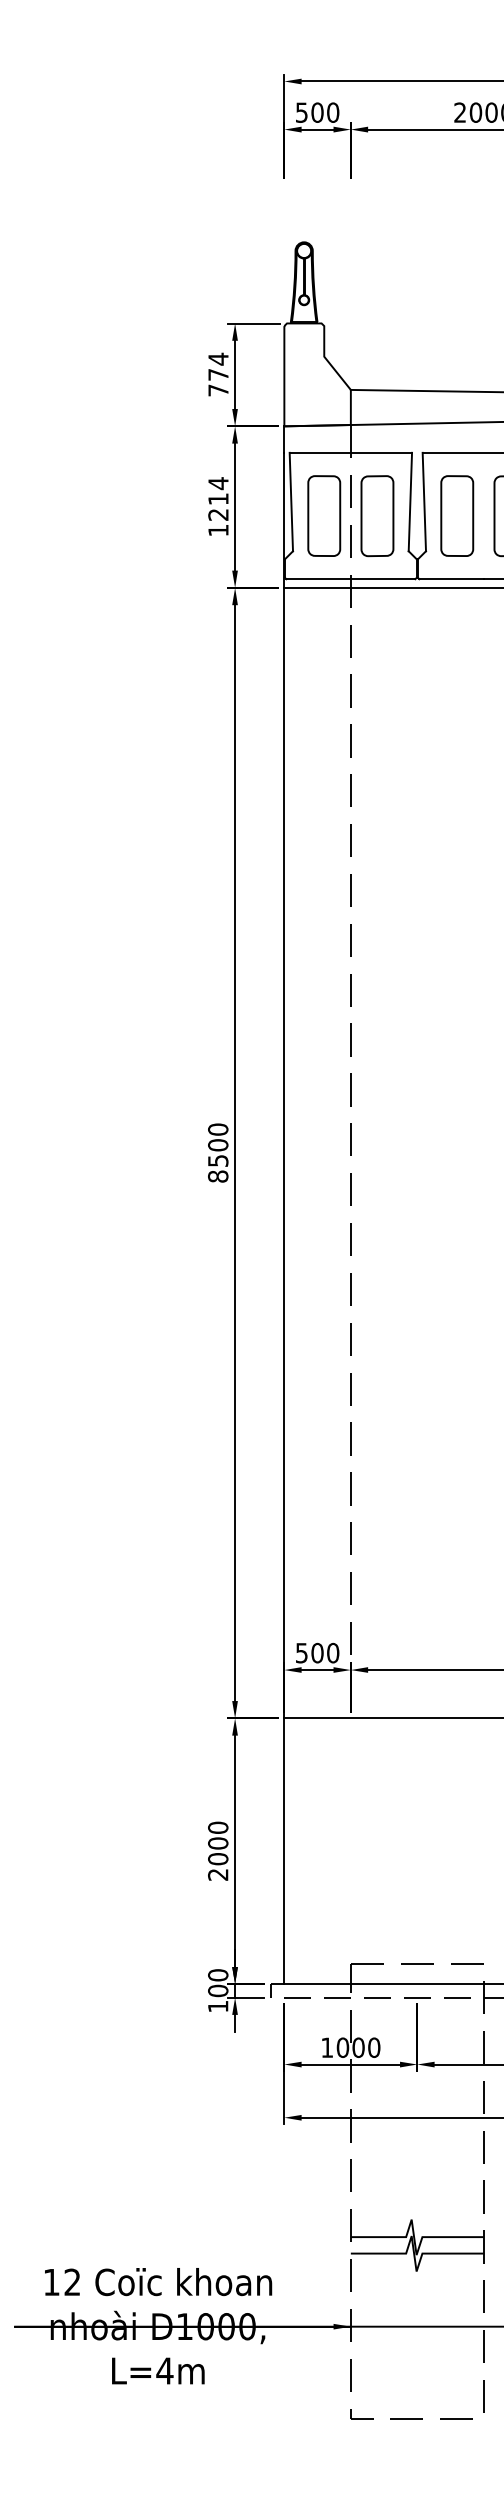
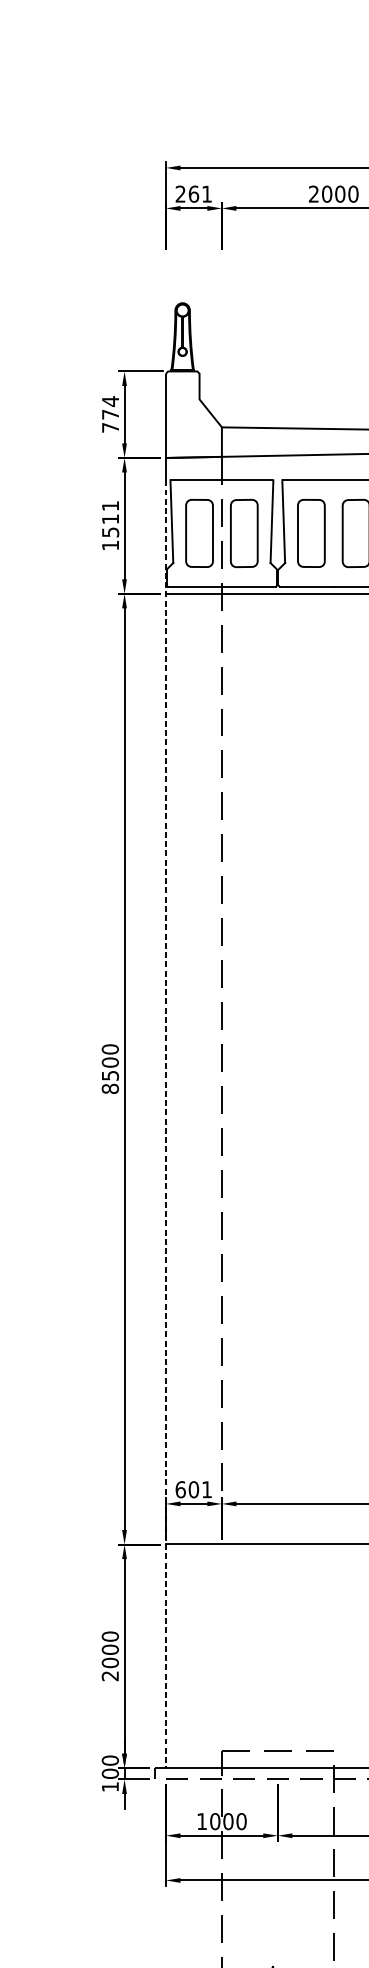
text: (317, 112) -> (193, 194), 500 -> 261
text: (218, 498) -> (110, 518), 1214 -> 1511
line: (284, 1218) -> (166, 1124), solid -> dashed
text: (317, 1652) -> (193, 1489), 500 -> 601

